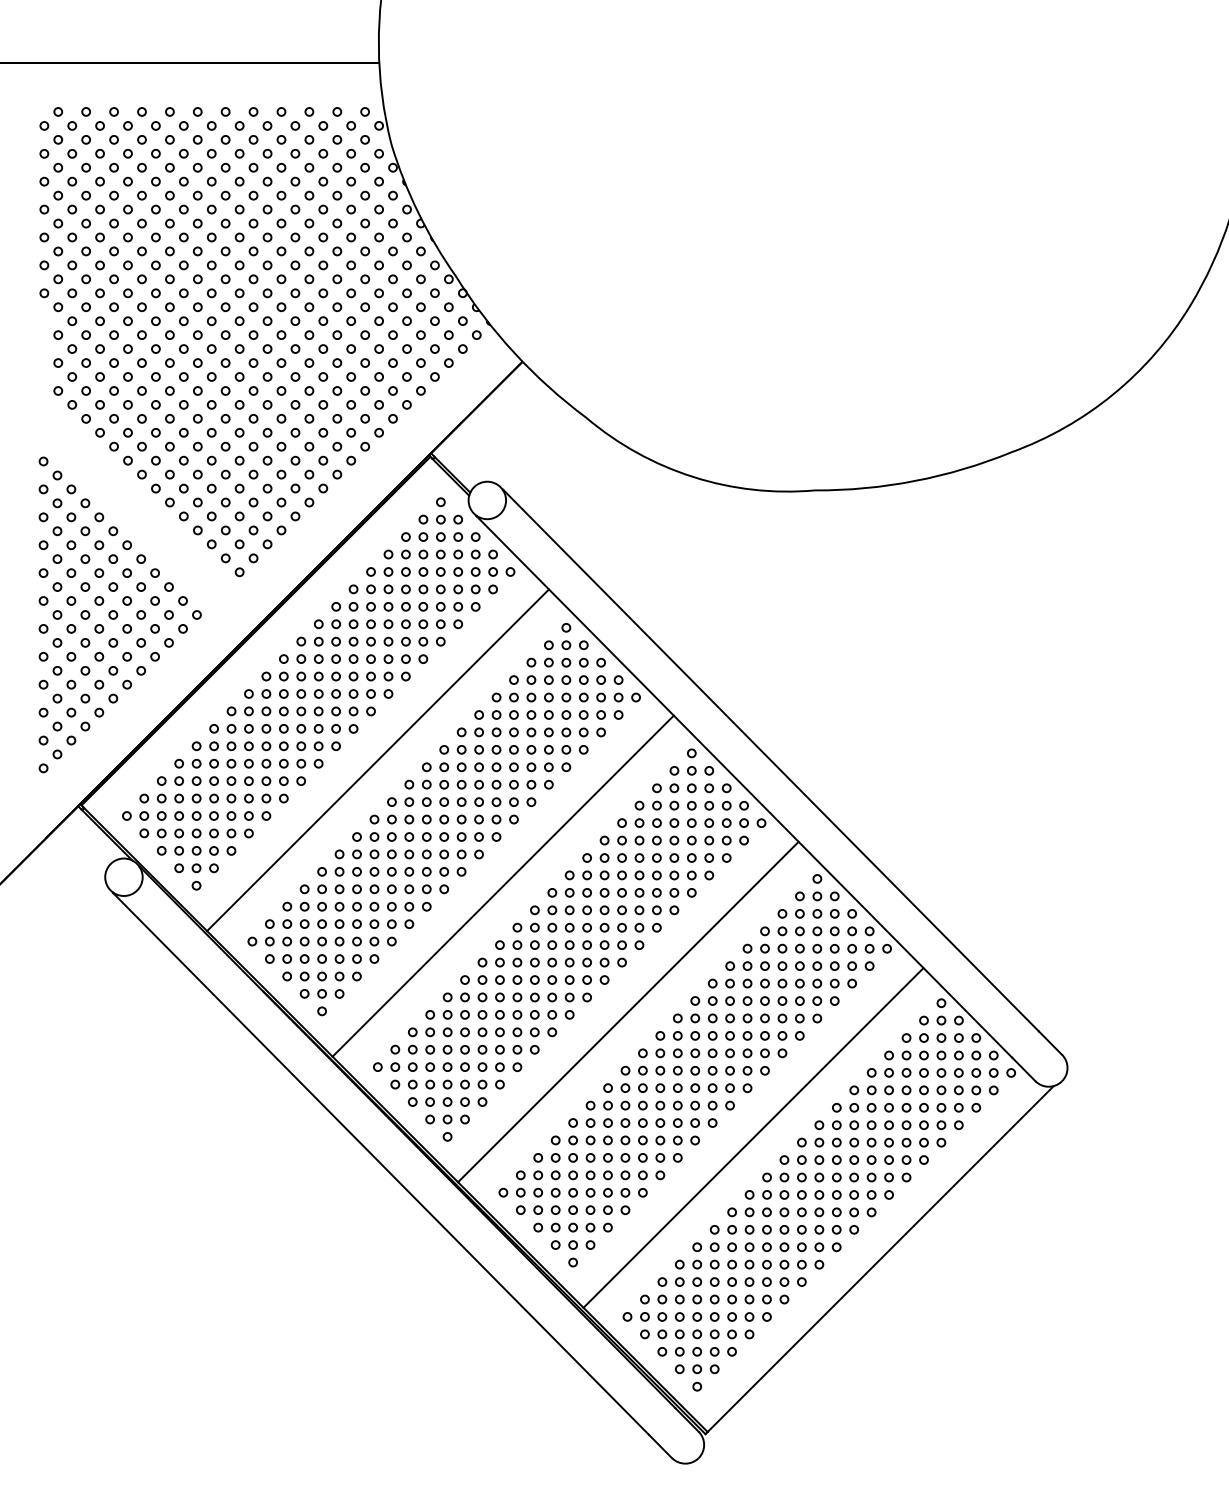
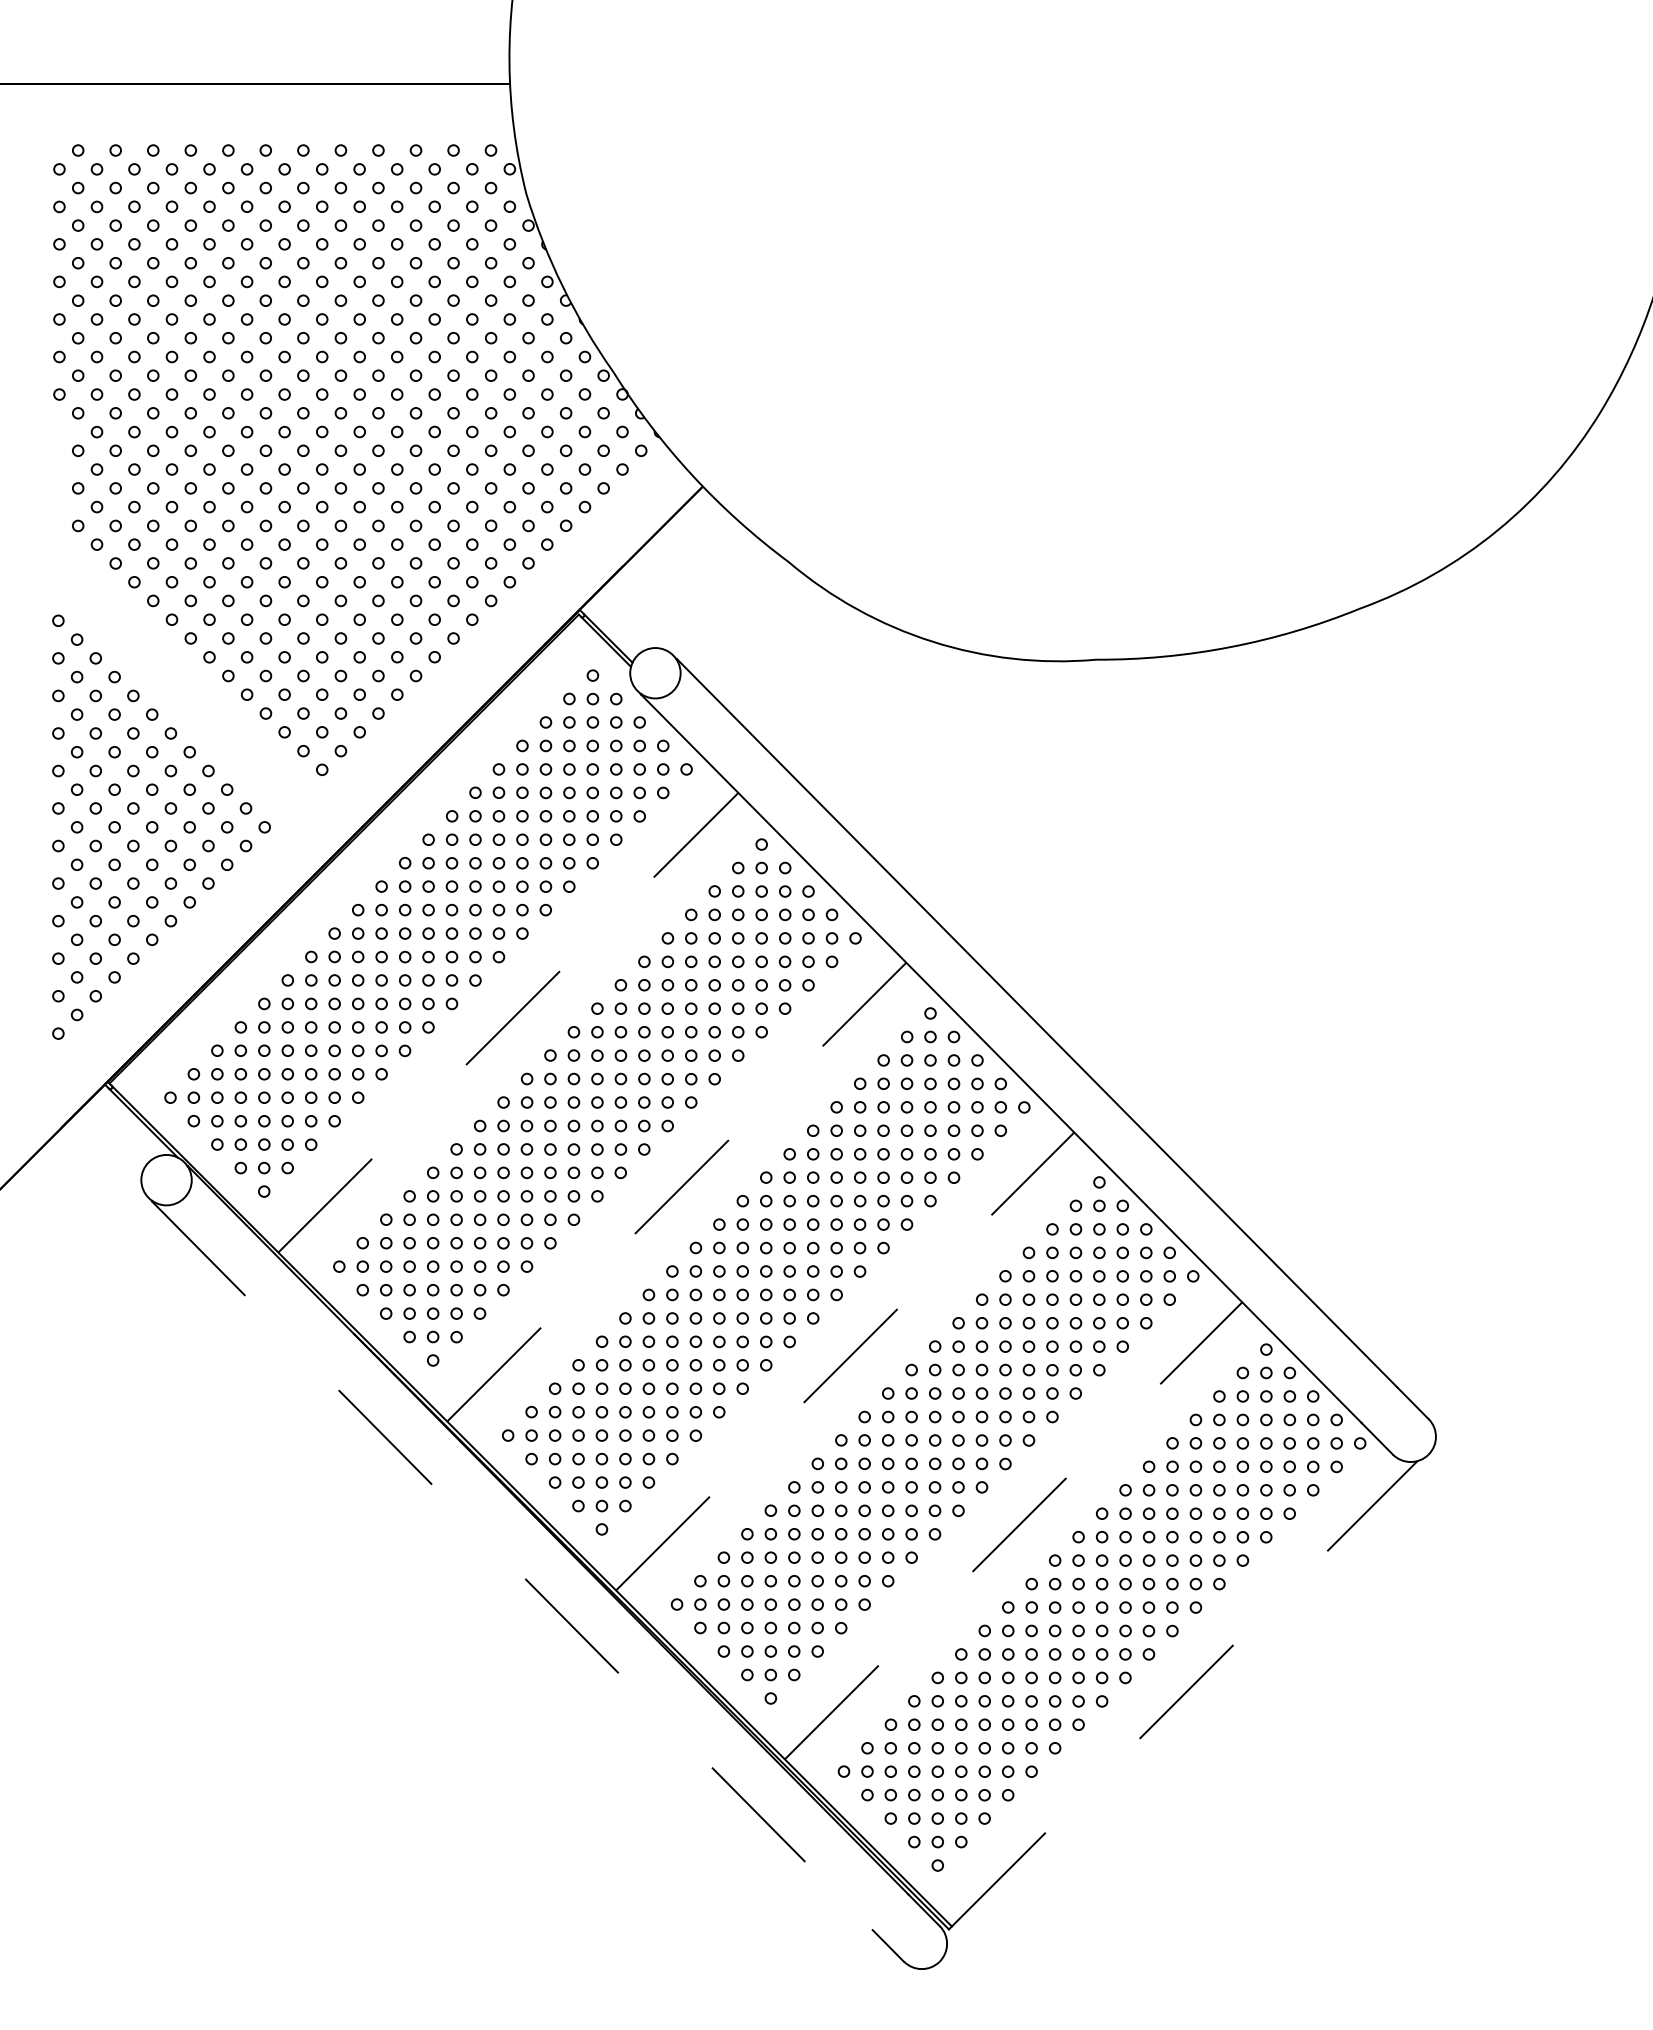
line: (378, 760) -> (508, 1022), solid -> dashed
line: (503, 886) -> (676, 1192), solid -> dashed
line: (628, 1012) -> (845, 1361), solid -> dashed
line: (753, 1137) -> (1013, 1530), solid -> dashed
line: (381, 1164) -> (512, 1566), solid -> dashed
line: (881, 1258) -> (1185, 1693), solid -> dashed

